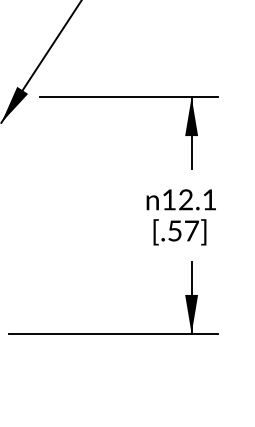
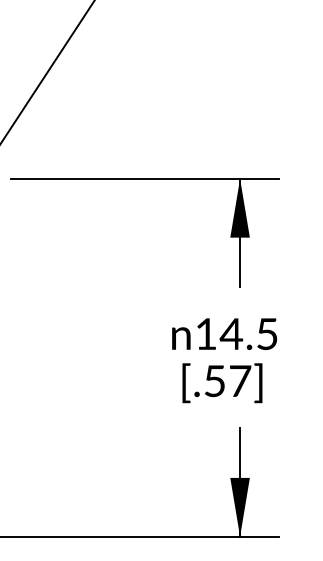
text: (197, 199) -> (248, 333), 12.1 -> 14.5

